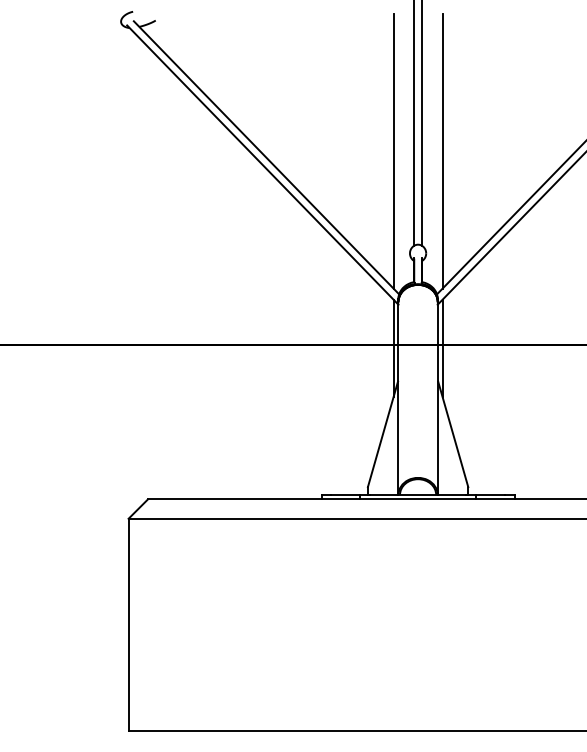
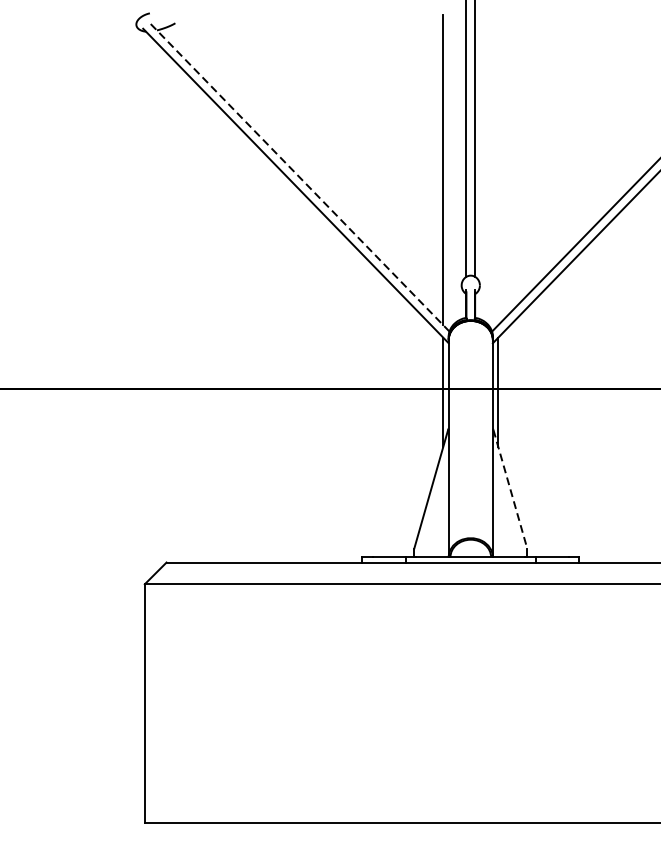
line: (442, 150) -> (498, 169), removed
line: (266, 158) -> (300, 178), solid -> dashed
line: (453, 434) -> (510, 489), solid -> dashed

